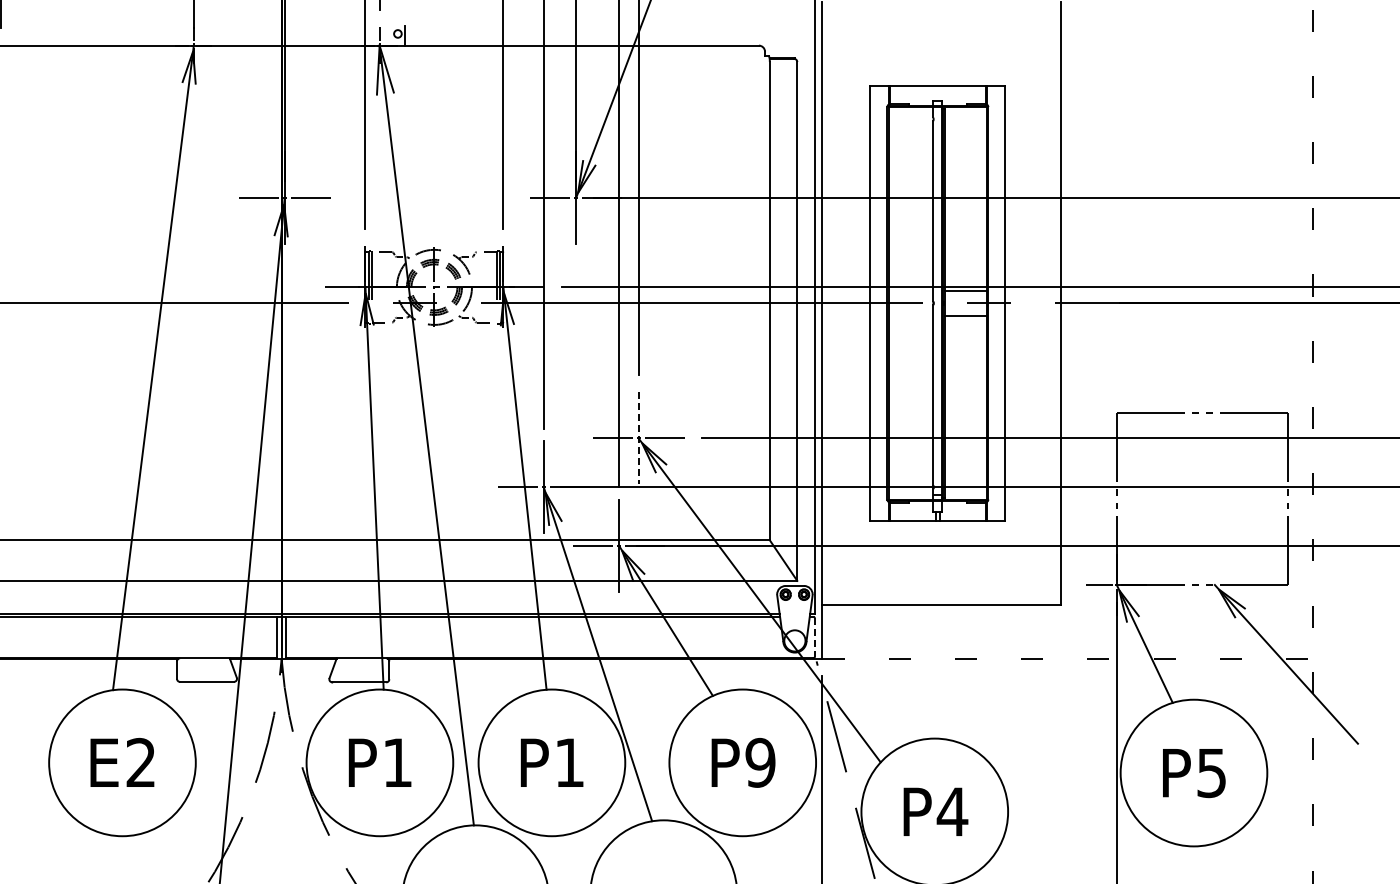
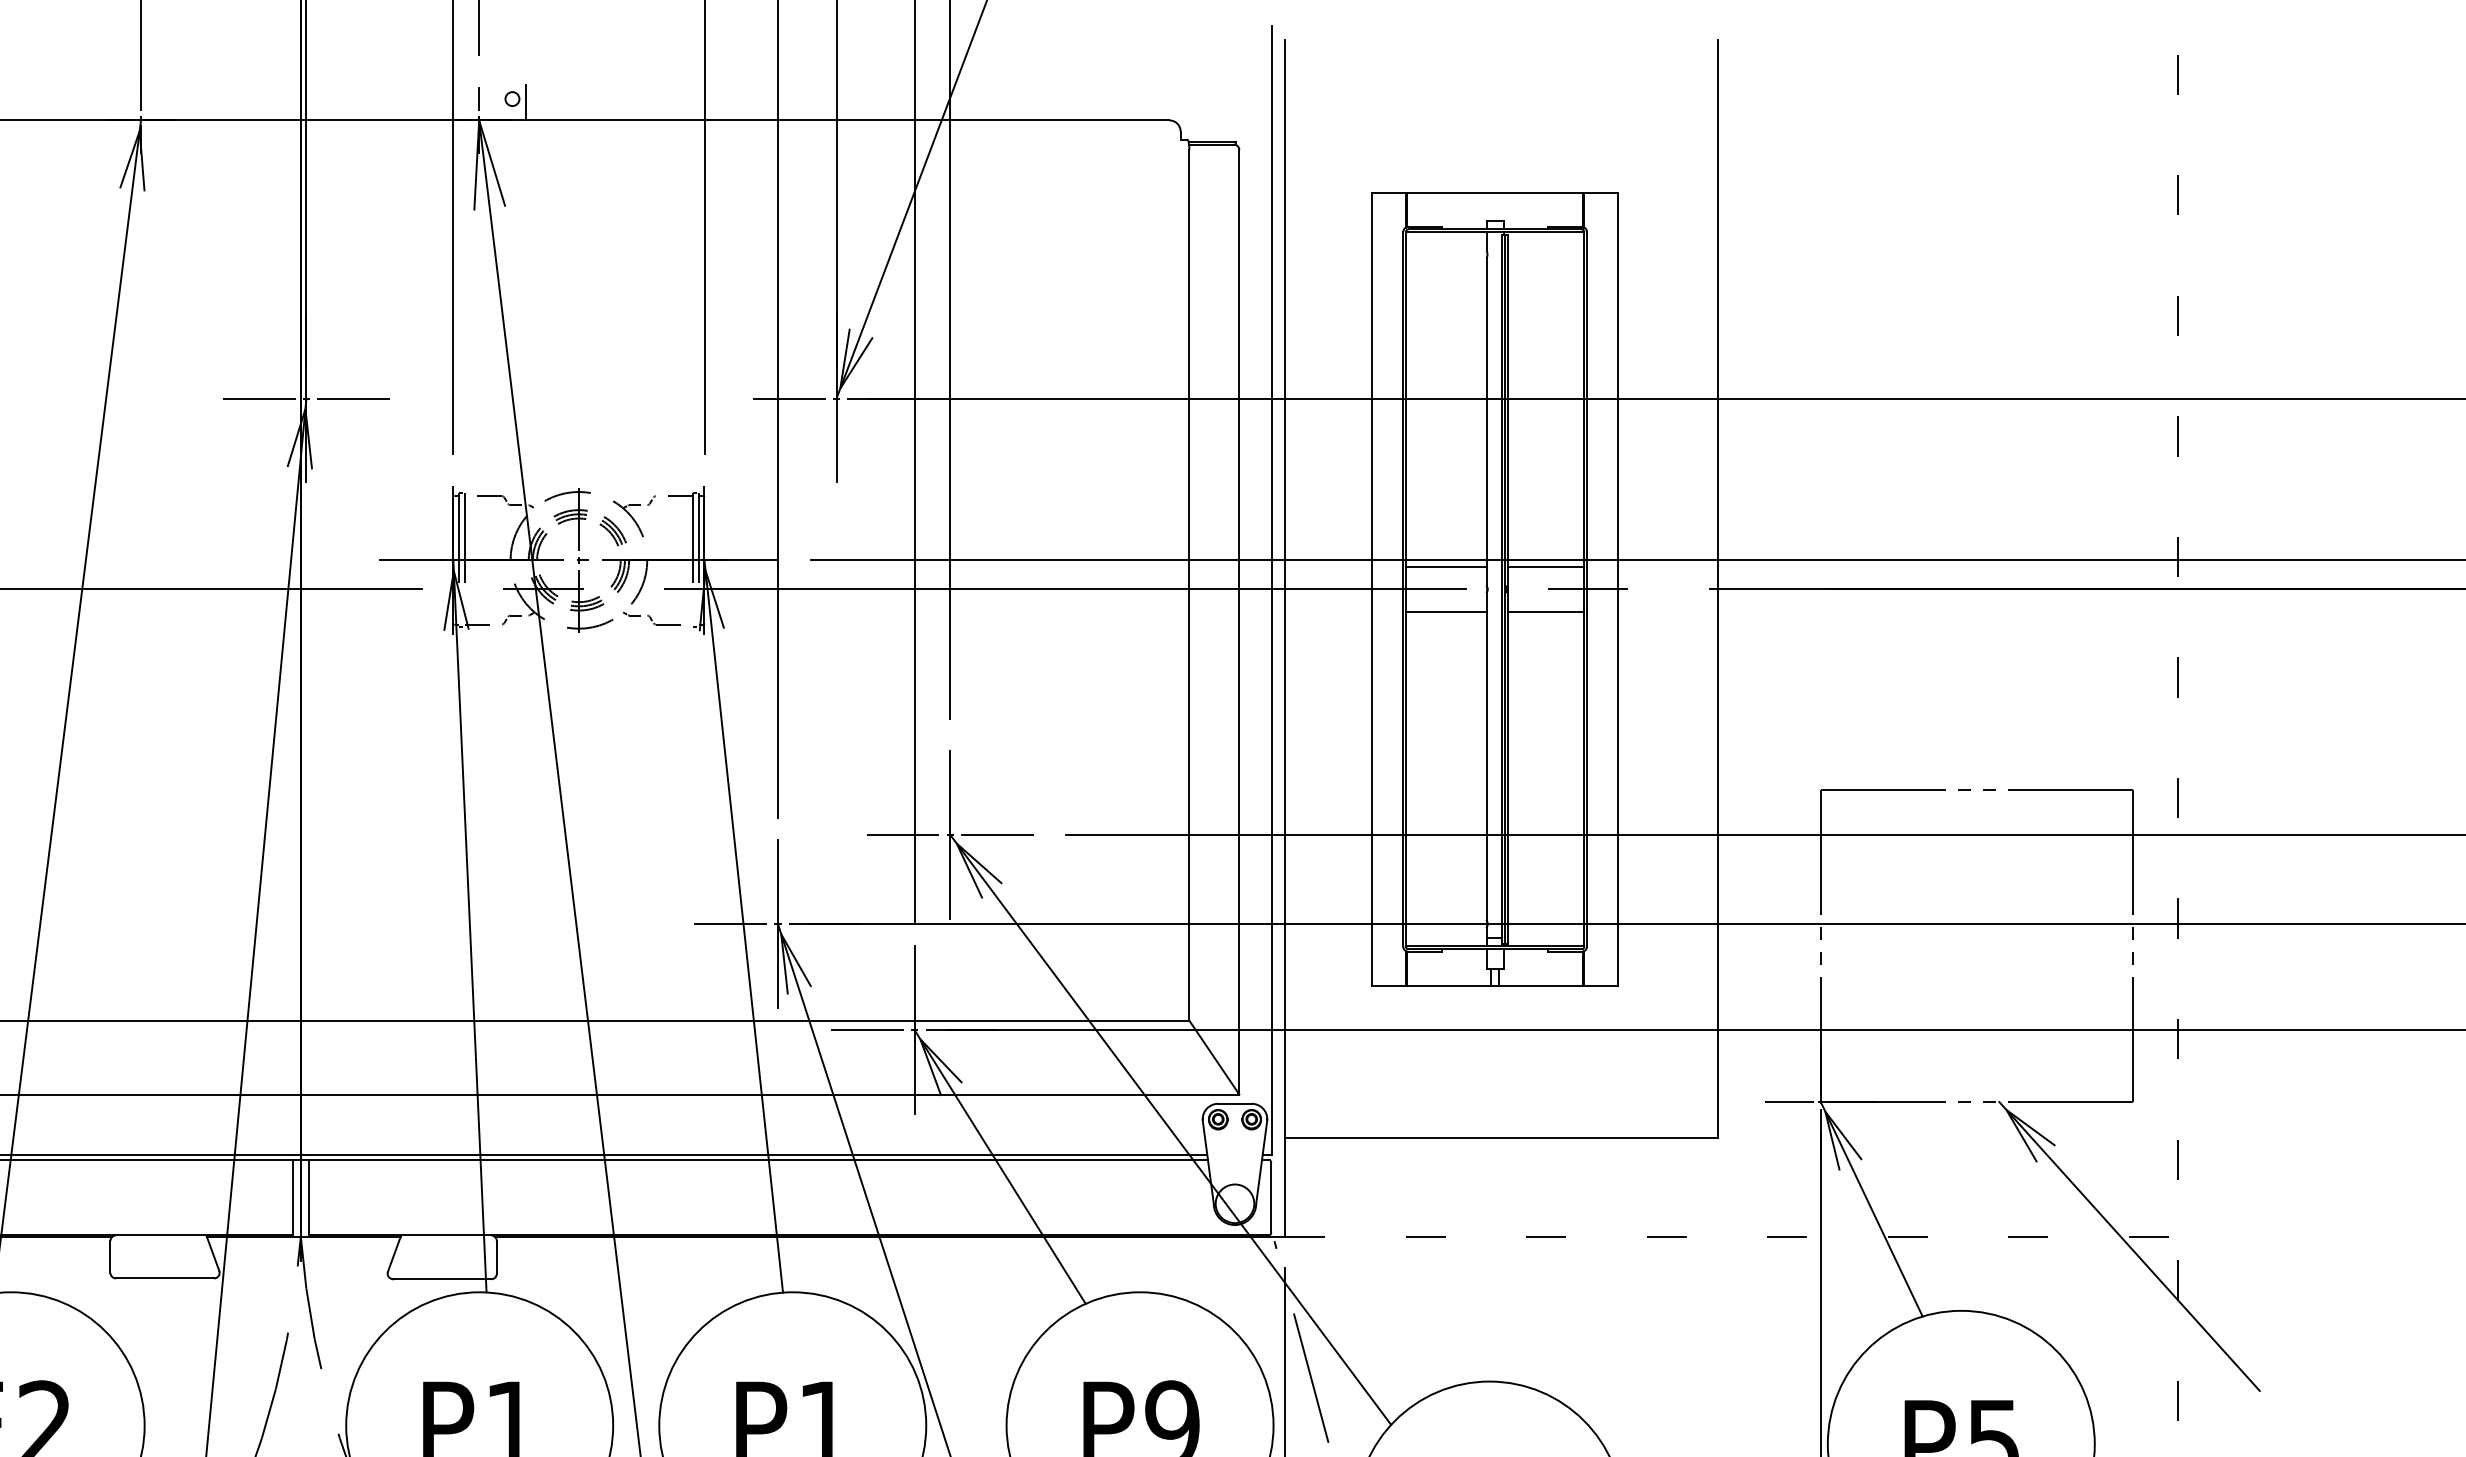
line: (910, 291) -> (1445, 567), added
line: (910, 315) -> (1445, 611), added
line: (638, 438) -> (950, 835), dashed -> solid
line: (814, 638) -> (1270, 1199), dashed -> solid

